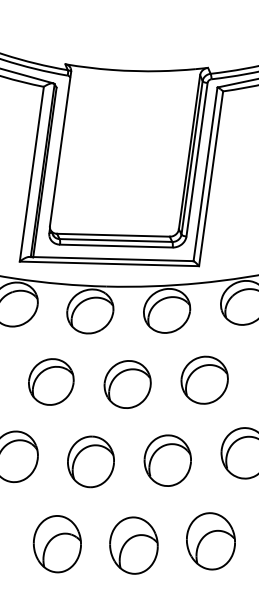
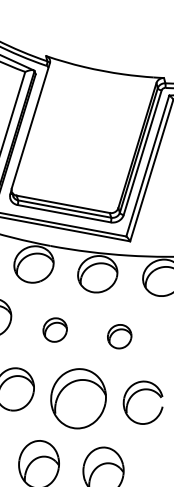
part: (204, 379) -> (119, 336), size x0.6
part: (127, 384) -> (55, 330), size x0.6
part: (167, 460) -> (78, 398), size x1.4

